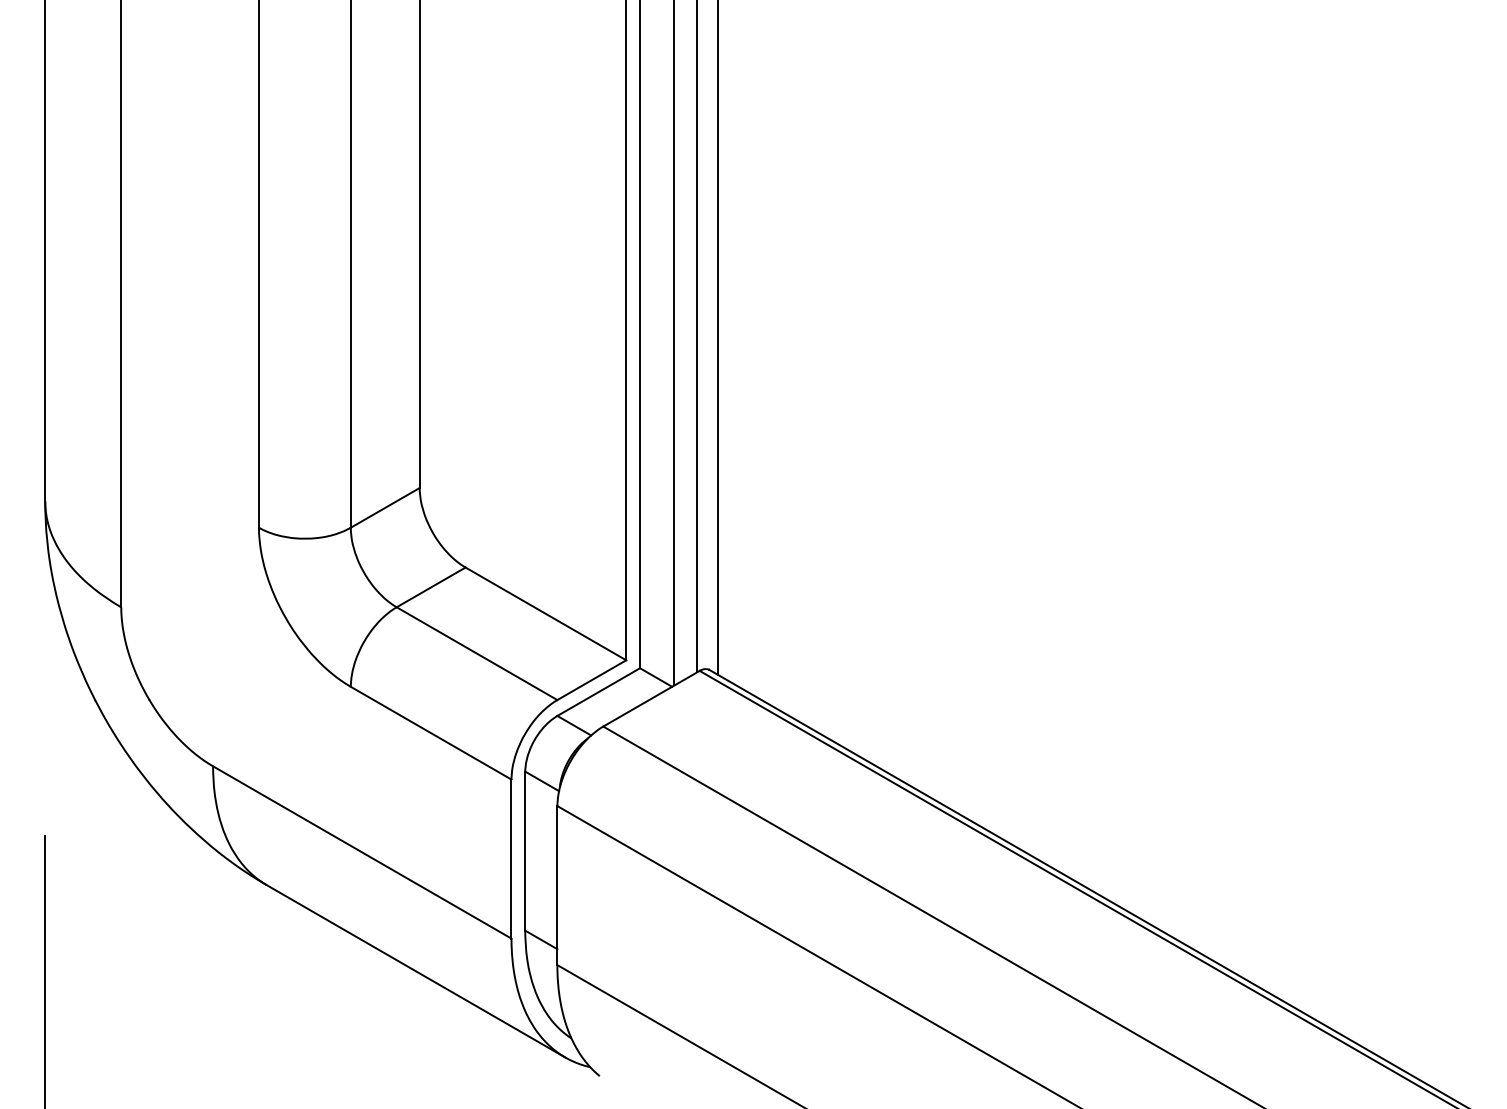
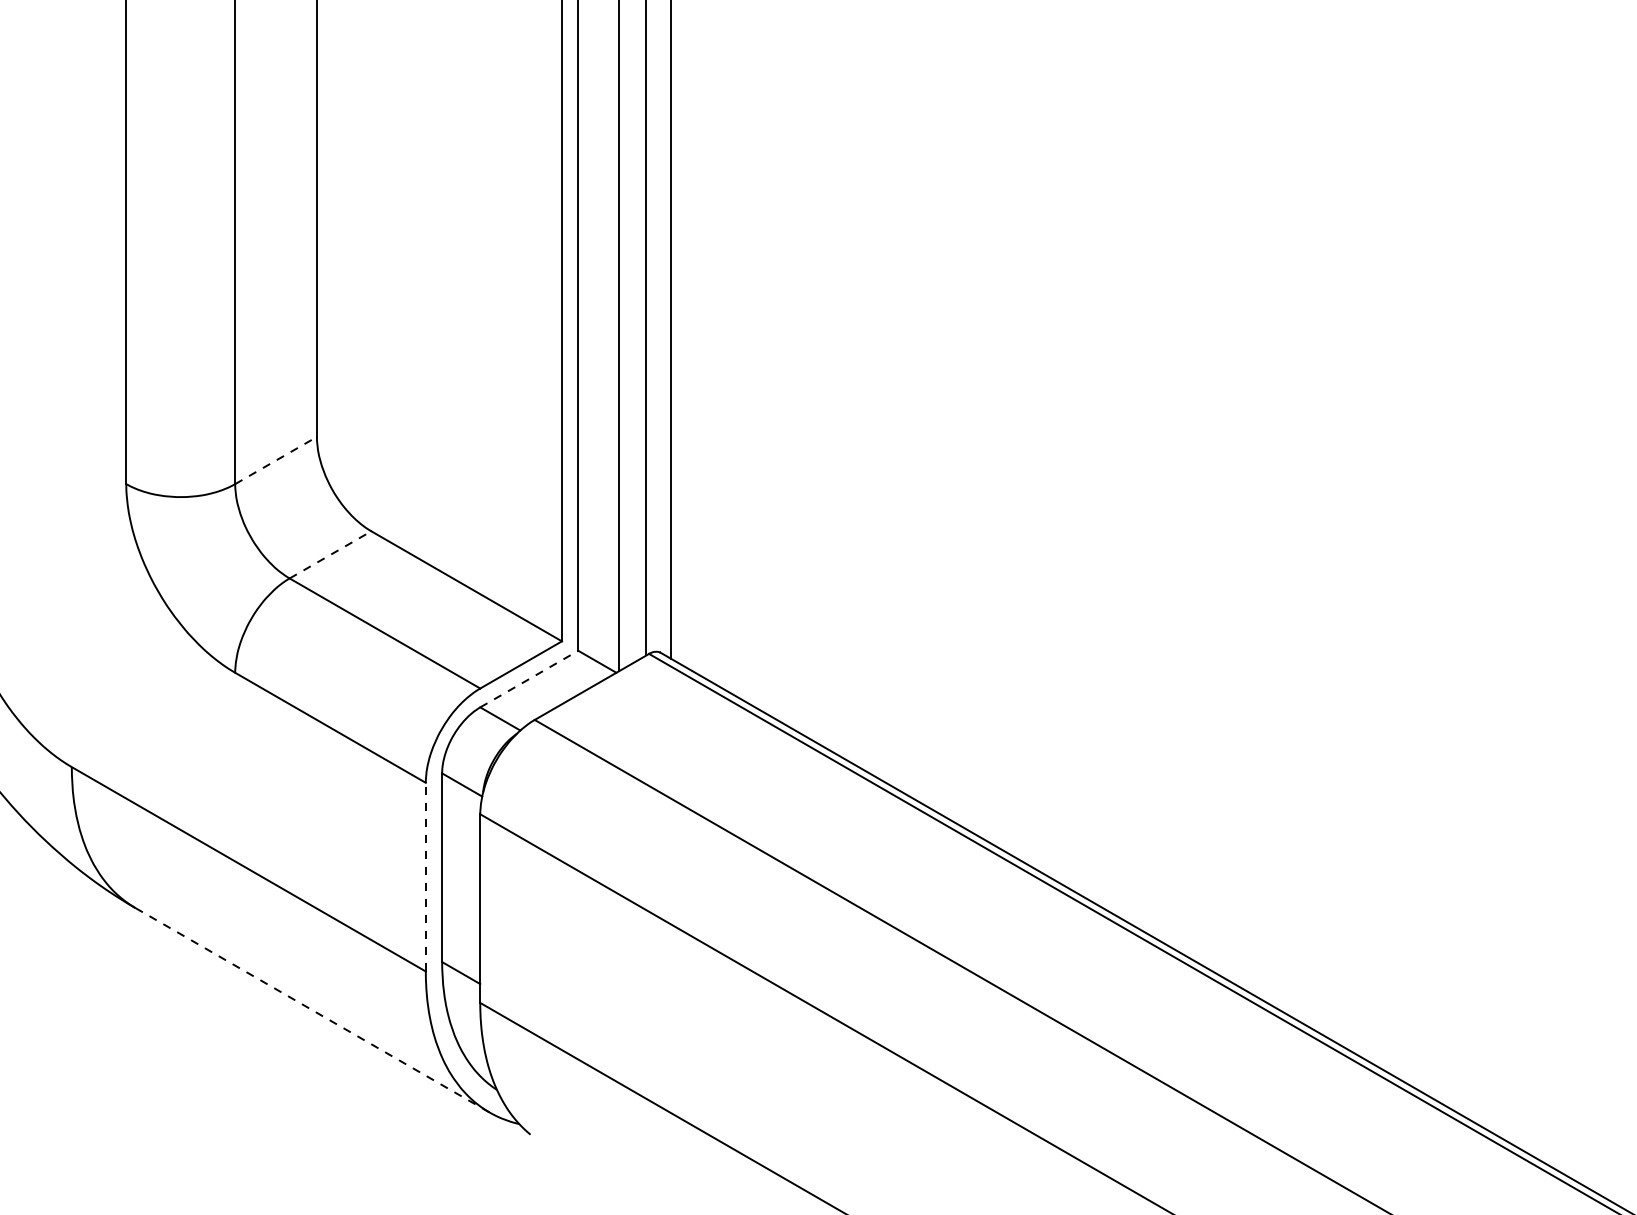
line: (385, 507) -> (276, 460), solid -> dashed
line: (431, 587) -> (330, 554), solid -> dashed
line: (598, 692) -> (529, 679), solid -> dashed
line: (511, 859) -> (425, 877), solid -> dashed
line: (416, 971) -> (313, 1010), solid -> dashed

